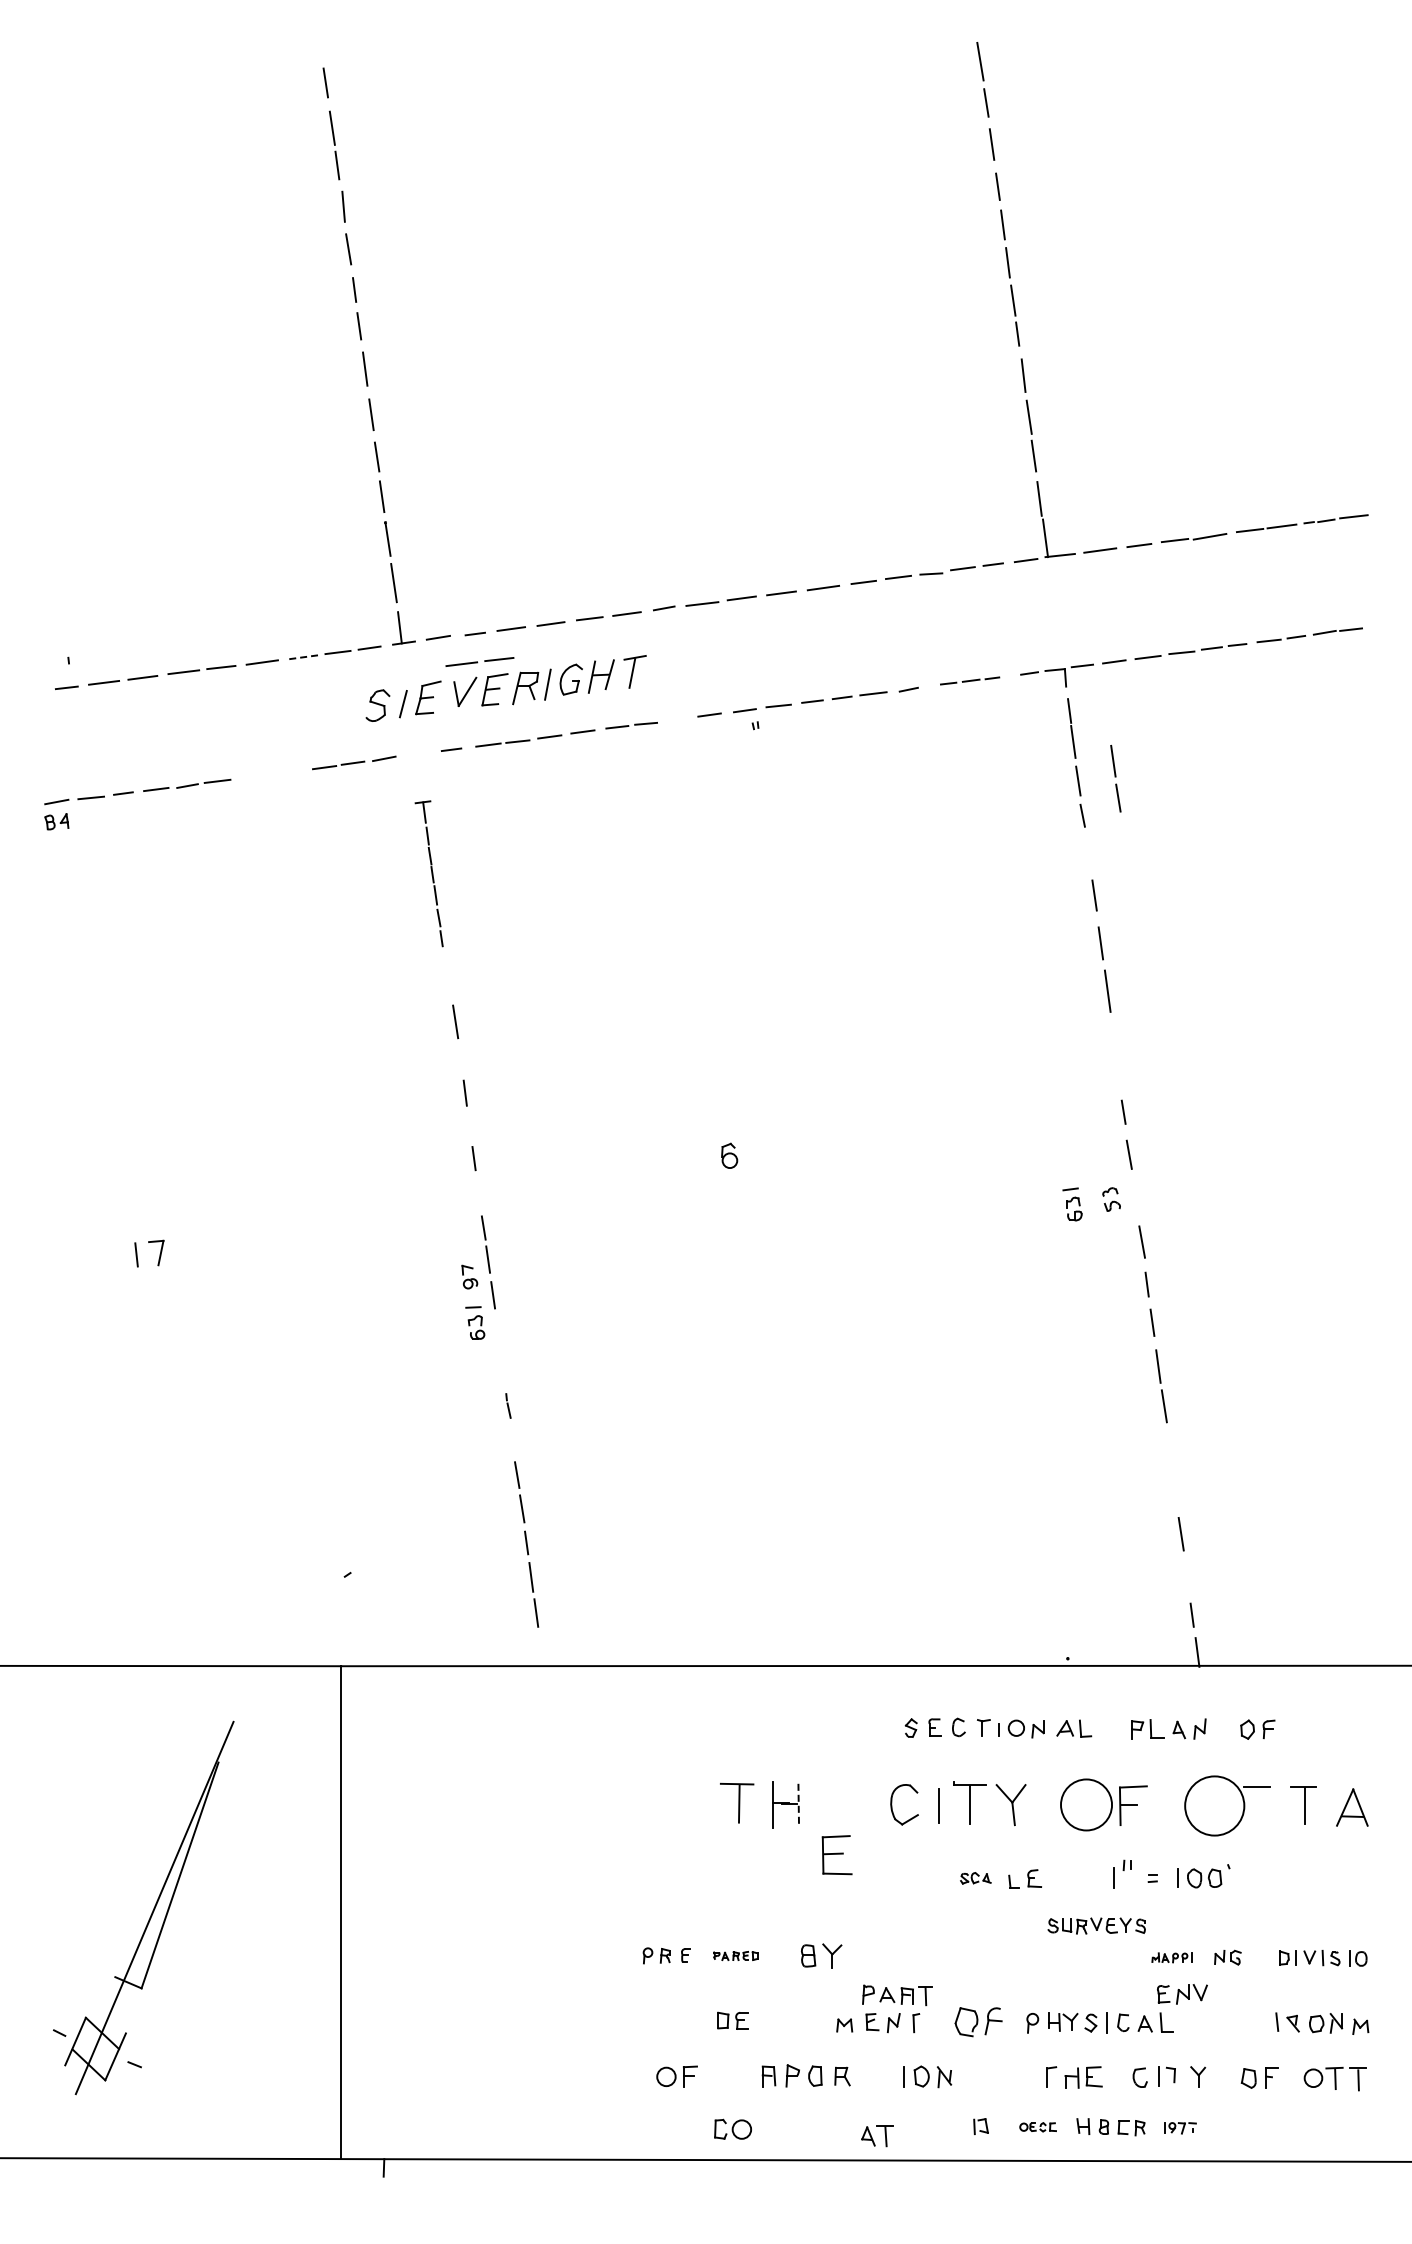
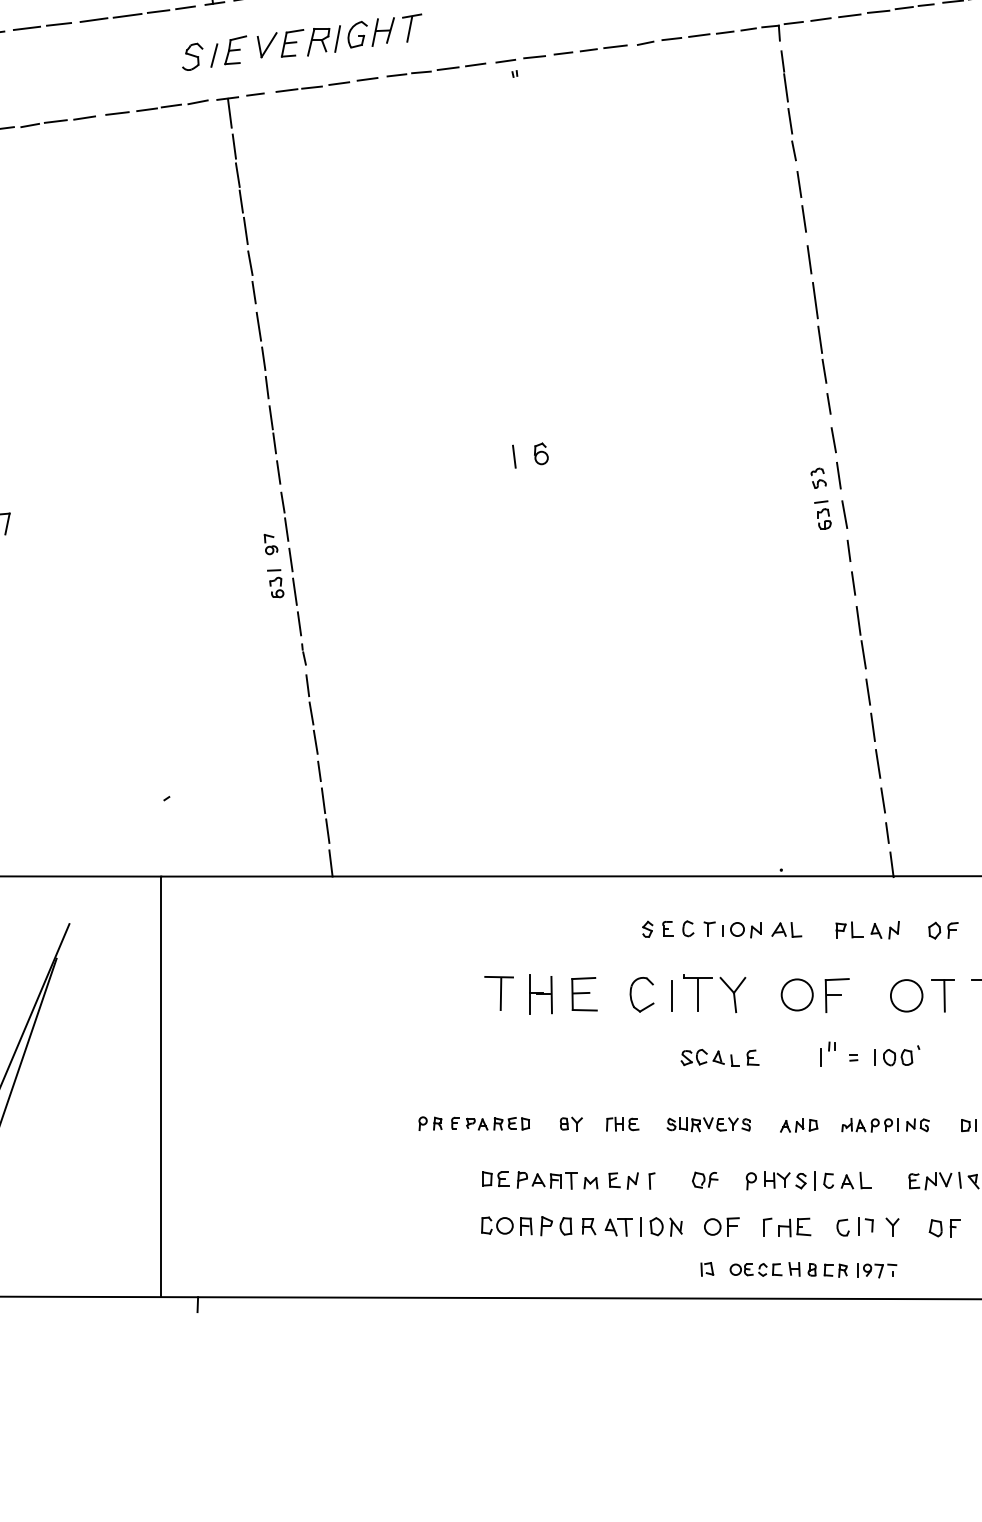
line: (301, 657) -> (127, 15), dashed -> solid
line: (478, 662) -> (278, 20), removed
part: (969, 680) -> (697, 35), size x1.43
line: (677, 719) -> (448, 68), added
line: (289, 771) -> (117, 113), added
line: (251, 777) -> (84, 118), added
line: (1115, 777) -> (822, 353), moved
line: (1088, 854) -> (798, 183), added
part: (428, 873) -> (235, 200), size x1.67
line: (461, 1059) -> (263, 358), added
line: (469, 1128) -> (270, 417), added
part: (729, 1155) -> (541, 453), moved
line: (754, 1174) -> (513, 456), added
line: (478, 1192) -> (278, 472), added
line: (1135, 1196) -> (839, 475), added
part: (1072, 1204) -> (822, 515), moved
line: (497, 1332) -> (294, 591), added
line: (503, 1369) -> (299, 623), added
line: (512, 1442) -> (307, 685), added
line: (1169, 1449) -> (868, 691), added
line: (1175, 1491) -> (873, 727), added
line: (1187, 1577) -> (883, 800), added
line: (539, 1650) -> (330, 863), added
circle: (1086, 1804) -> (797, 994), size x0.71
line: (798, 1805) -> (551, 995), dashed -> solid
circle: (1214, 1805) -> (906, 995), size x0.62
line: (1258, 1805) -> (944, 995), added
part: (836, 1855) -> (583, 994), moved
part: (975, 1878) -> (702, 1057), size x1.67
part: (1096, 1925) -> (708, 1124), moved
part: (735, 1955) -> (497, 1123), size x1.67
part: (821, 1956) -> (571, 1124), size x0.62
part: (881, 1956) -> (622, 1124), added
part: (1088, 1957) -> (798, 1125), added
part: (1171, 1957) -> (869, 1125), size x1.67
part: (1182, 1994) -> (930, 1181), moved
part: (897, 1995) -> (547, 1180), moved
part: (978, 2021) -> (705, 1179), size x0.62
part: (676, 2076) -> (721, 1226), moved
part: (1037, 2127) -> (755, 1270), size x1.67
part: (1180, 2127) -> (877, 1270), size x1.43
part: (732, 2128) -> (496, 1224), moved
part: (877, 2136) -> (618, 1227), moved

